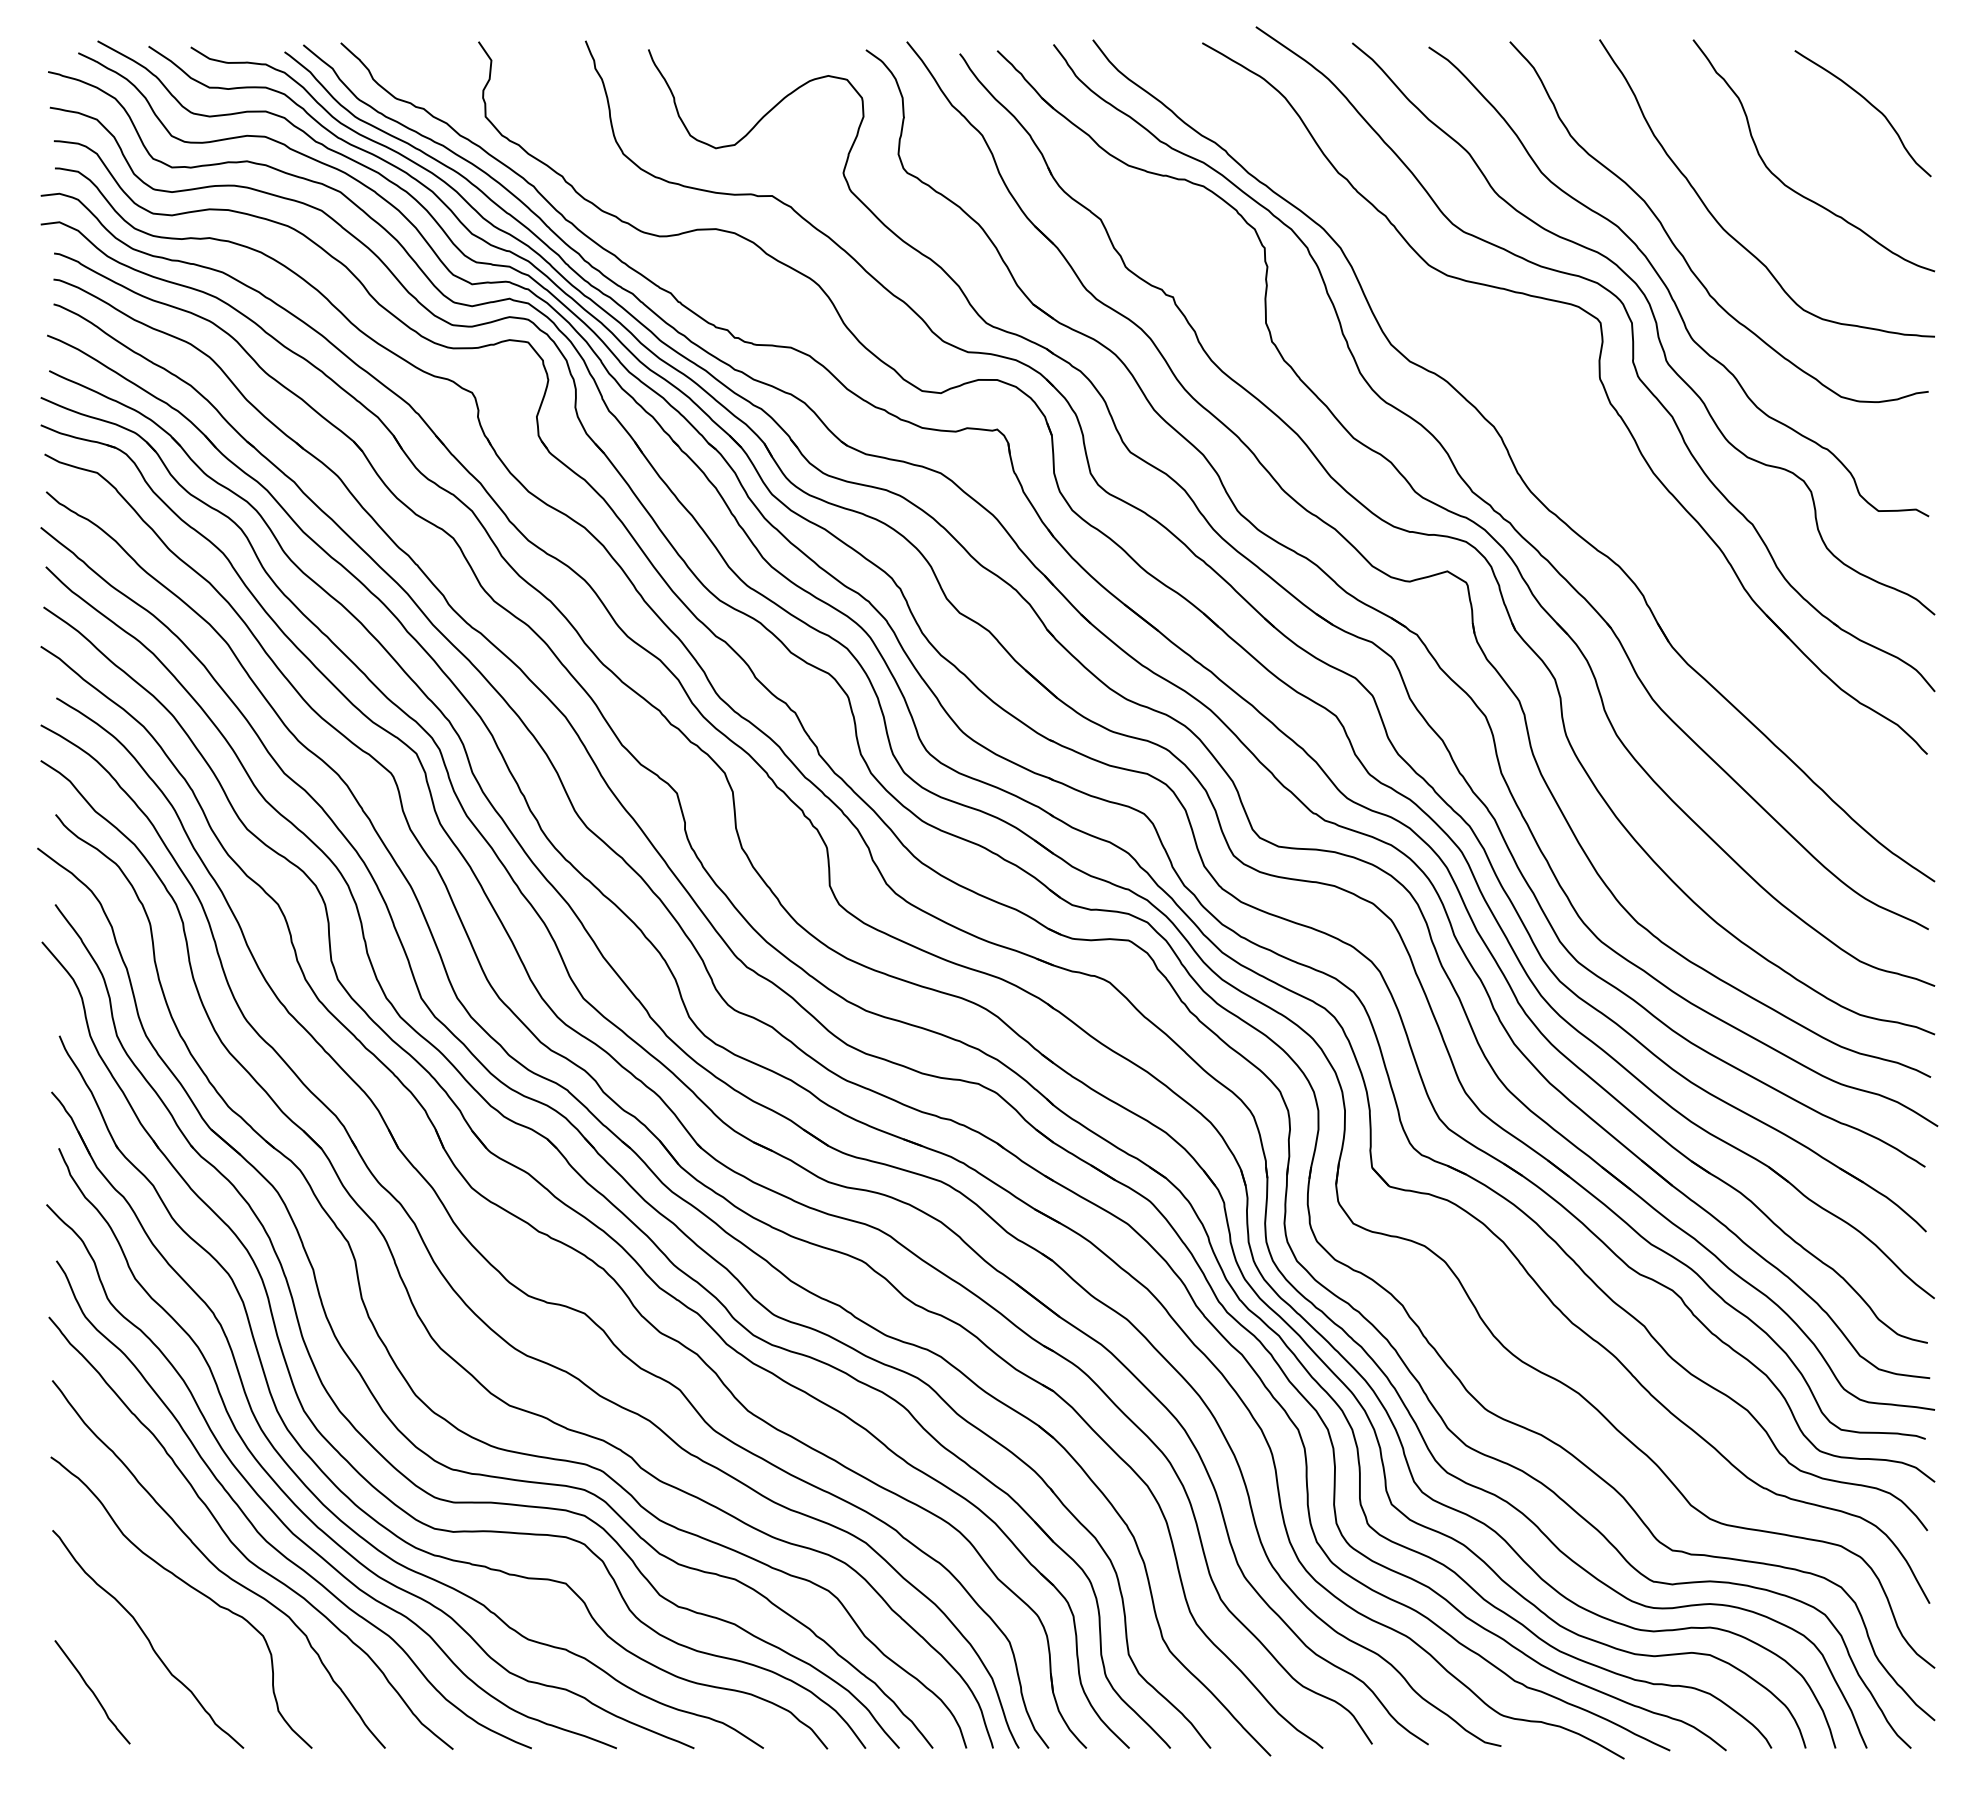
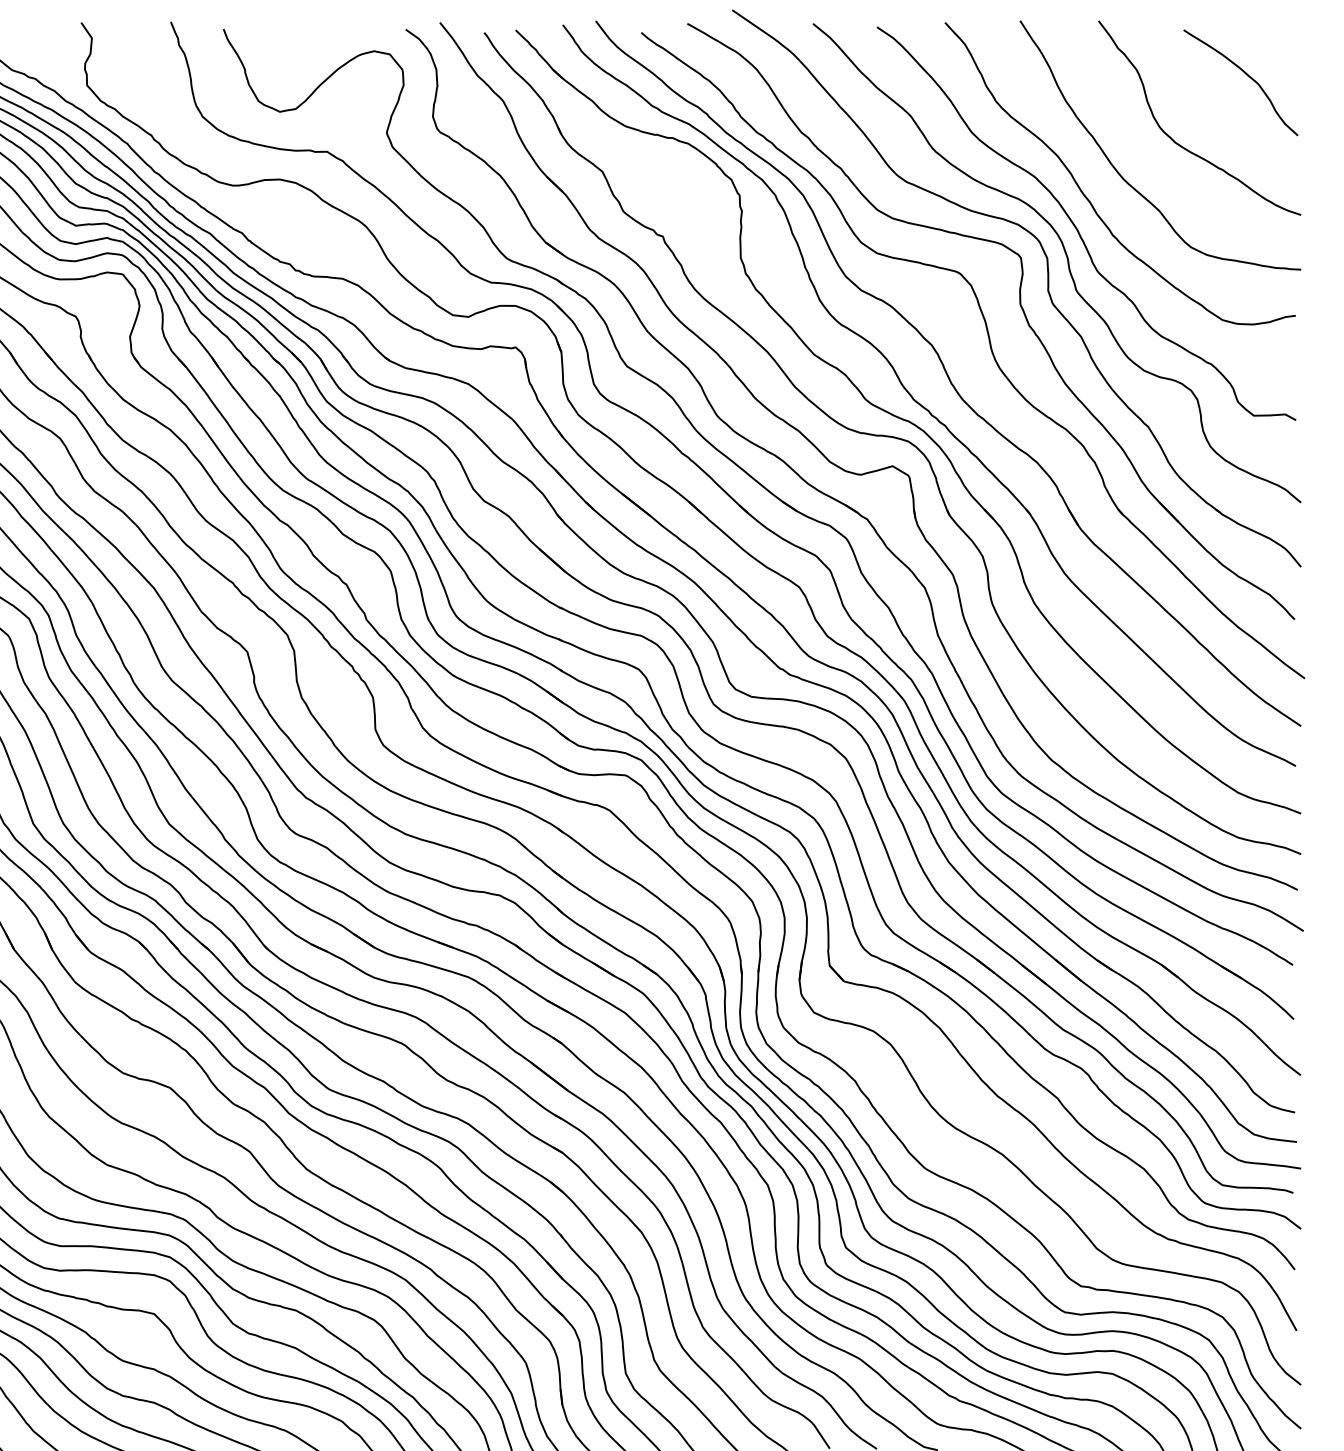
part: (1564, 433) -> (990, 350), added

